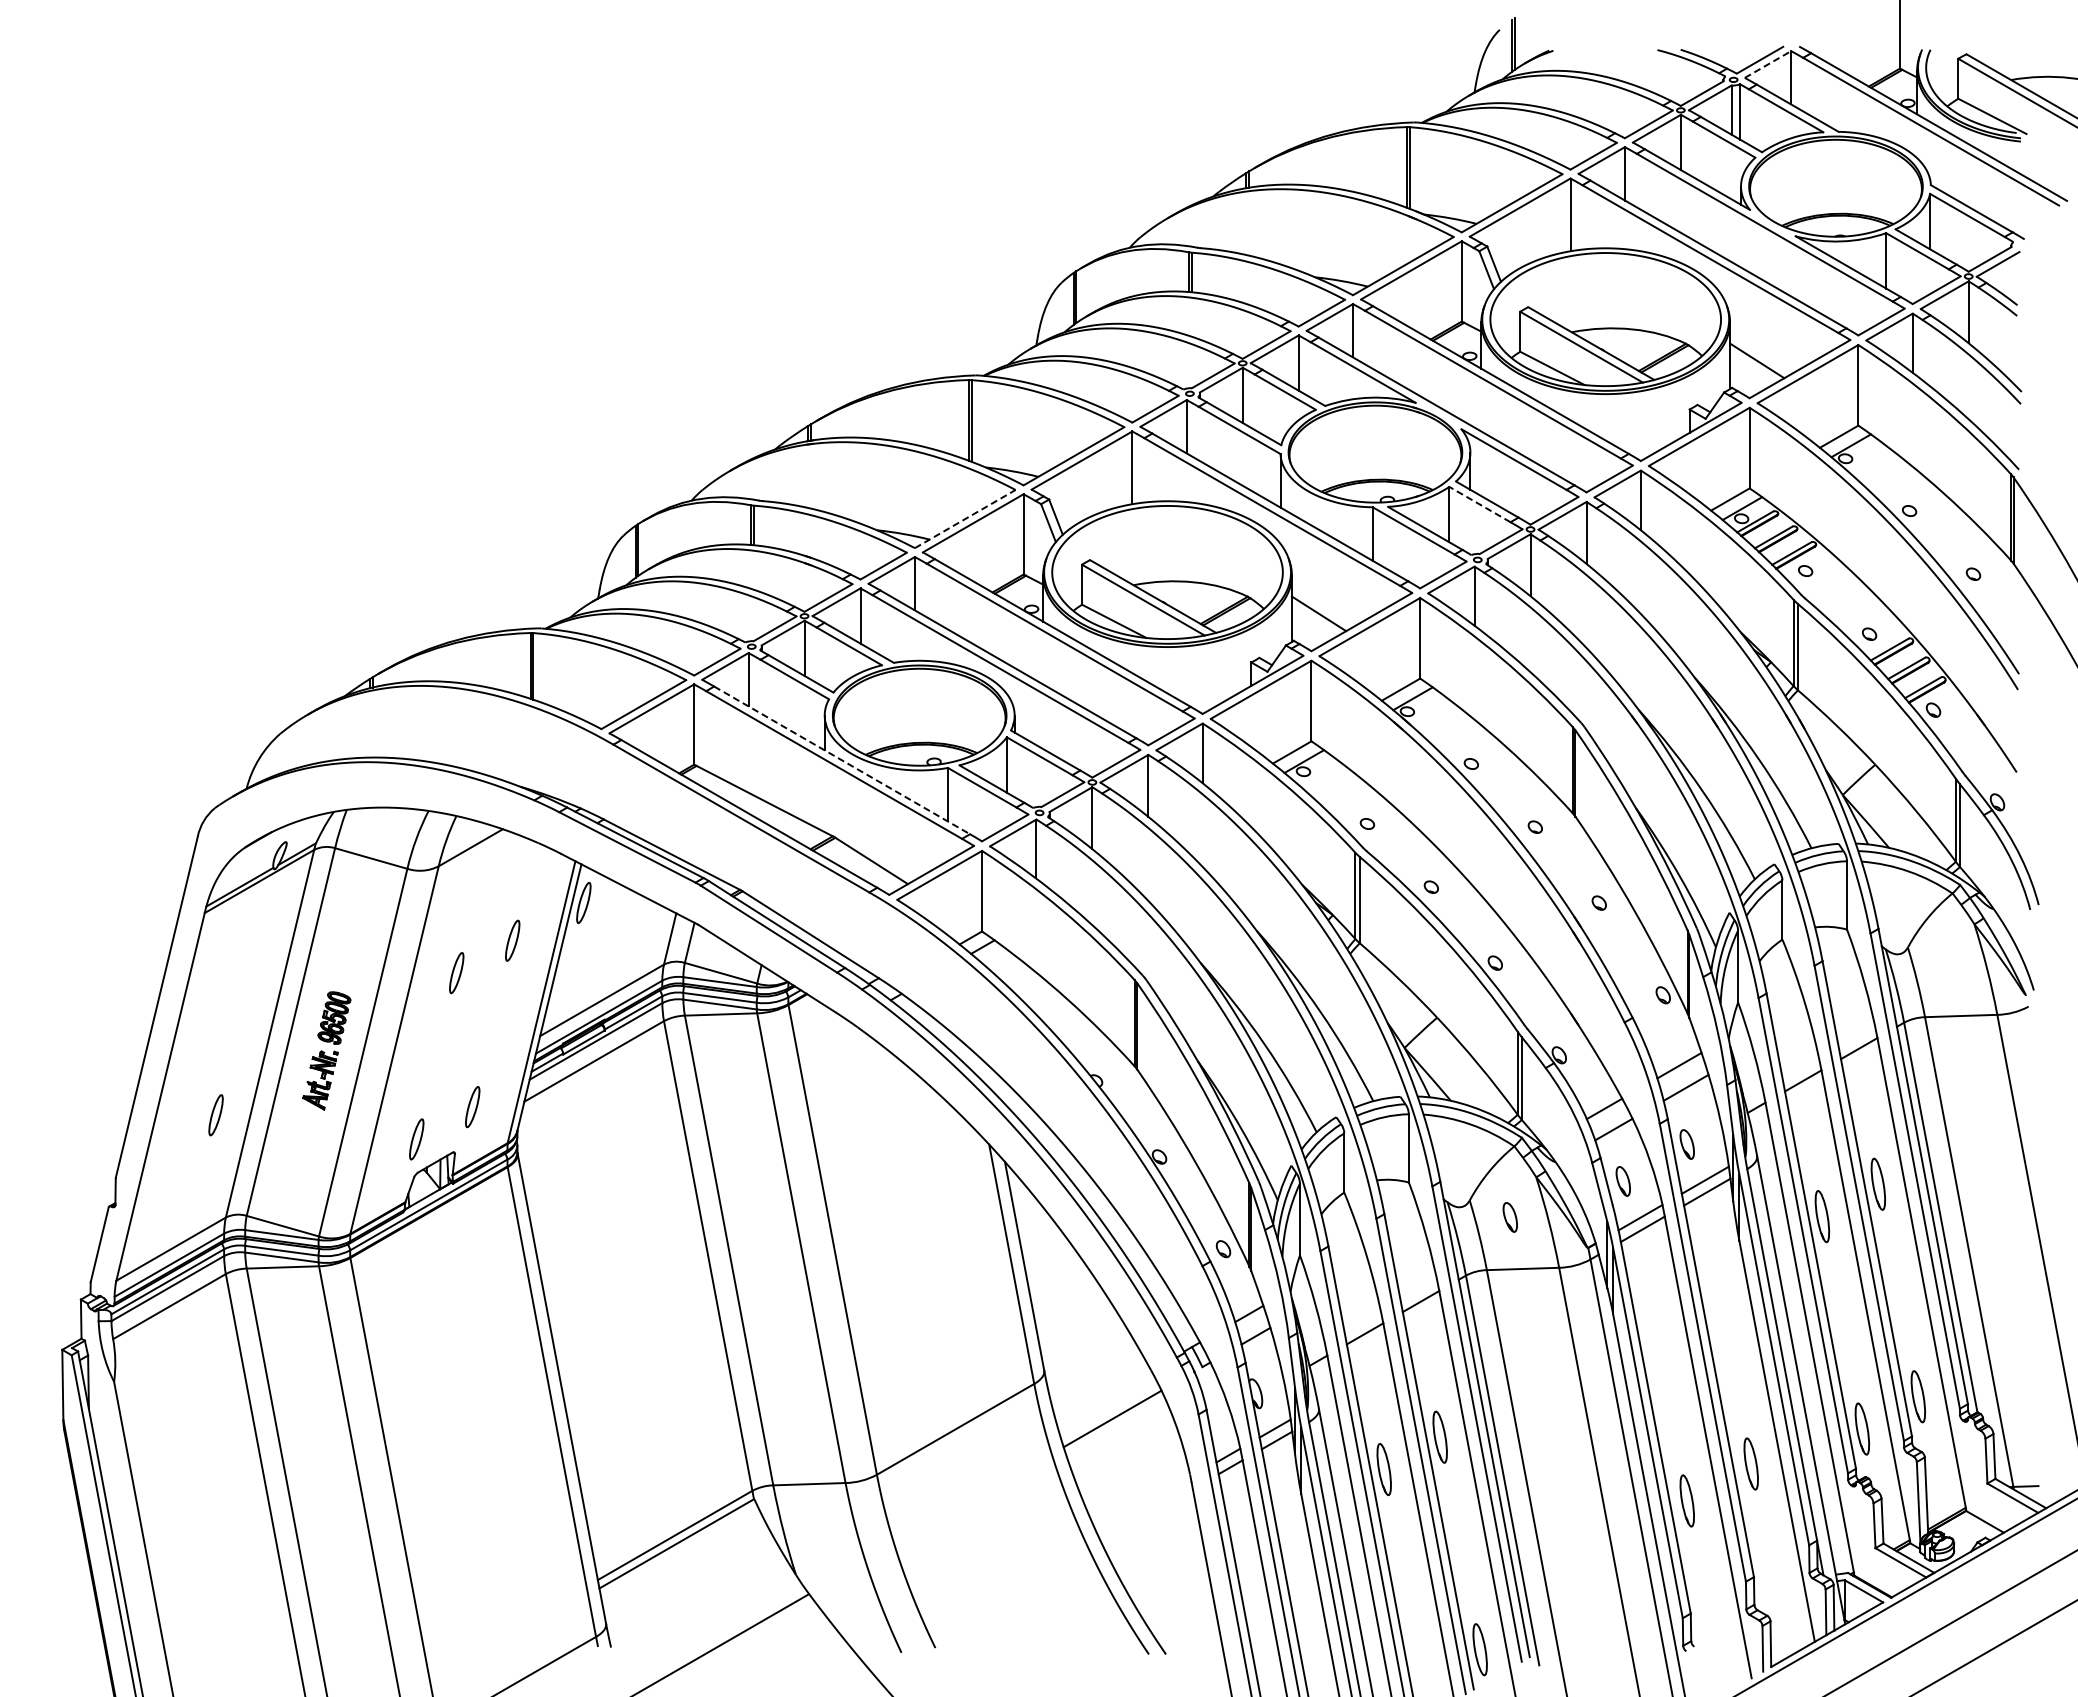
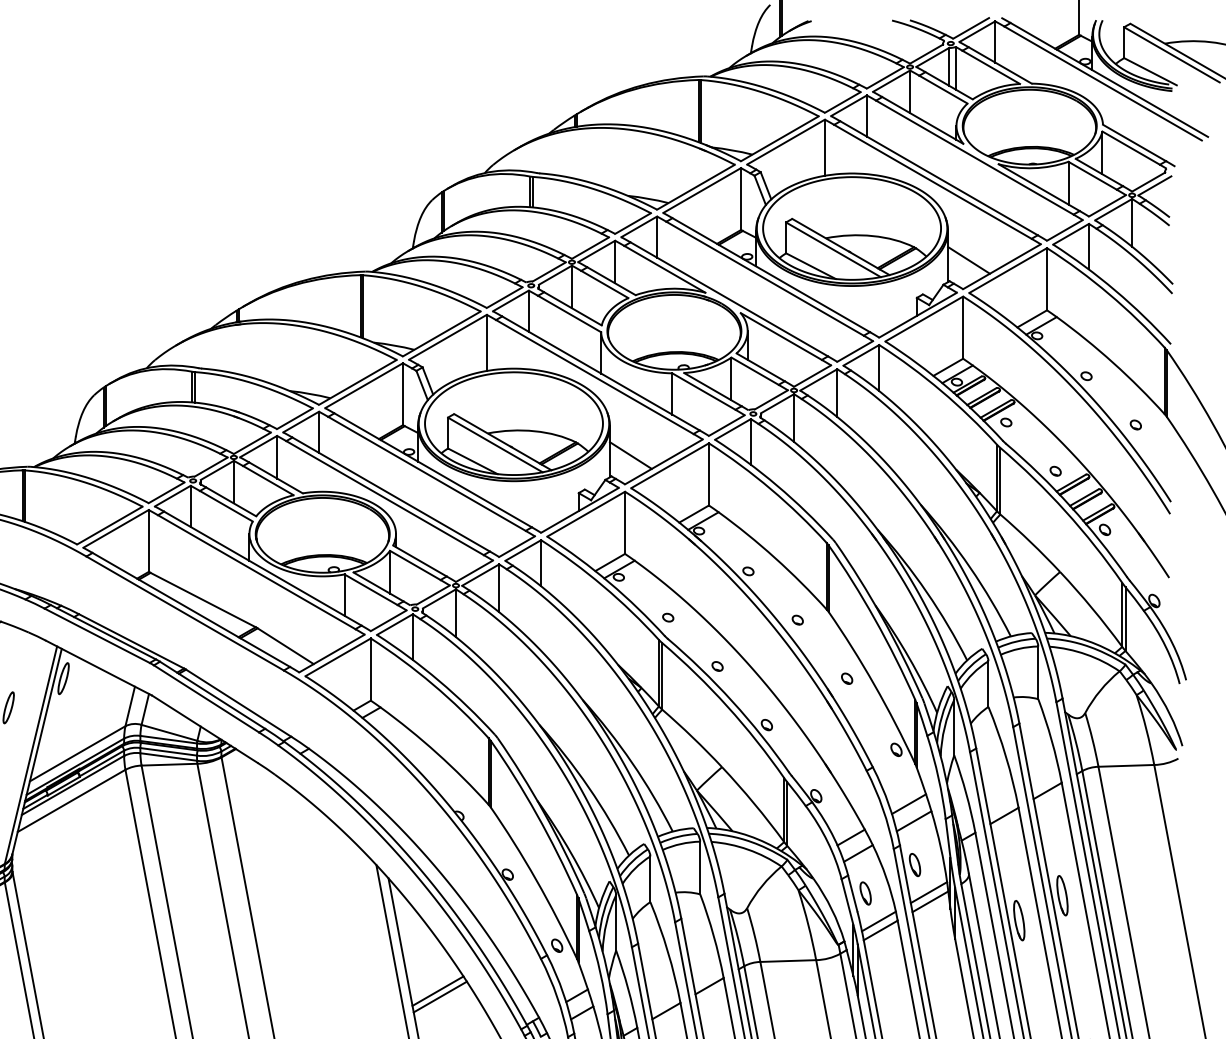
line: (1768, 64) -> (977, 31), dashed -> solid
line: (1479, 504) -> (754, 371), dashed -> solid
line: (965, 518) -> (358, 381), dashed -> solid
line: (842, 760) -> (263, 568), dashed -> solid
part: (1509, 1217) -> (777, 921), removed
line: (1069, 1307) -> (438, 990), added
line: (1071, 1315) -> (439, 996), added

